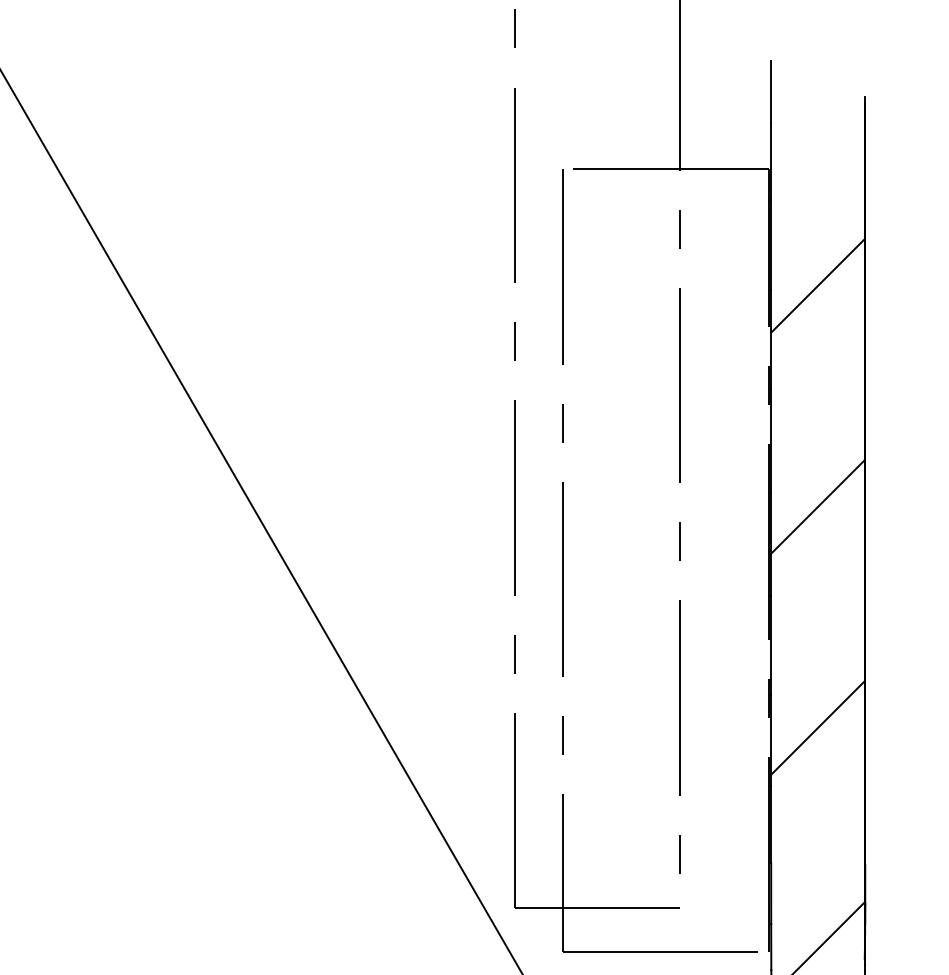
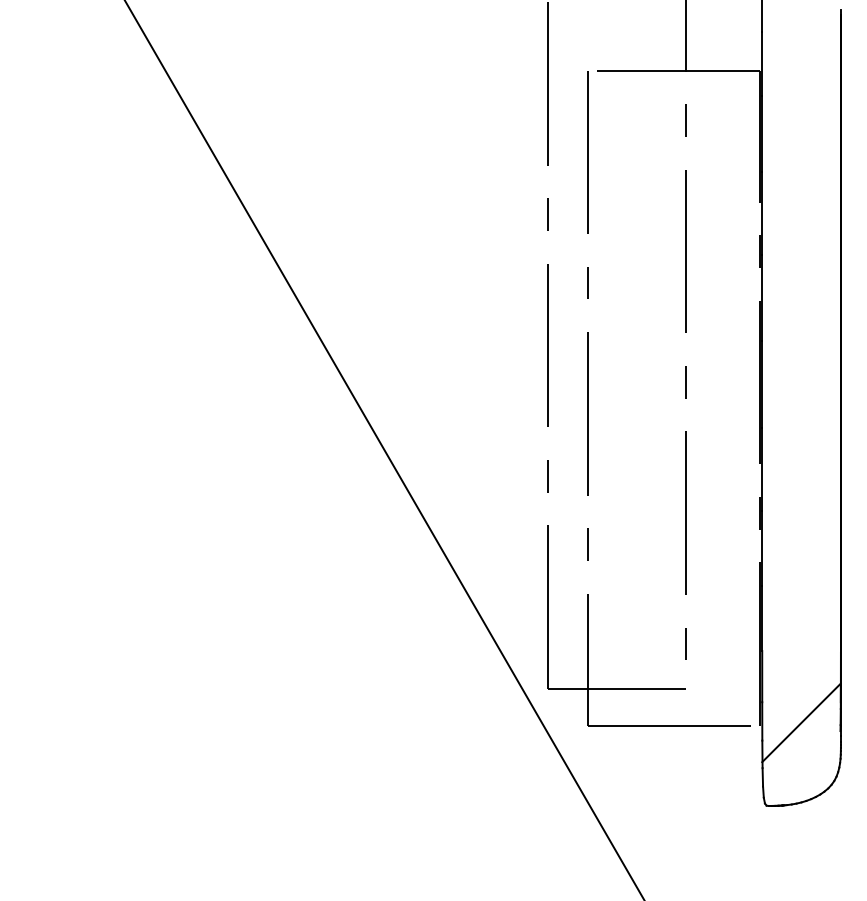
line: (818, 285) -> (801, 167), removed
line: (818, 506) -> (801, 352), removed
line: (818, 727) -> (801, 537), removed

